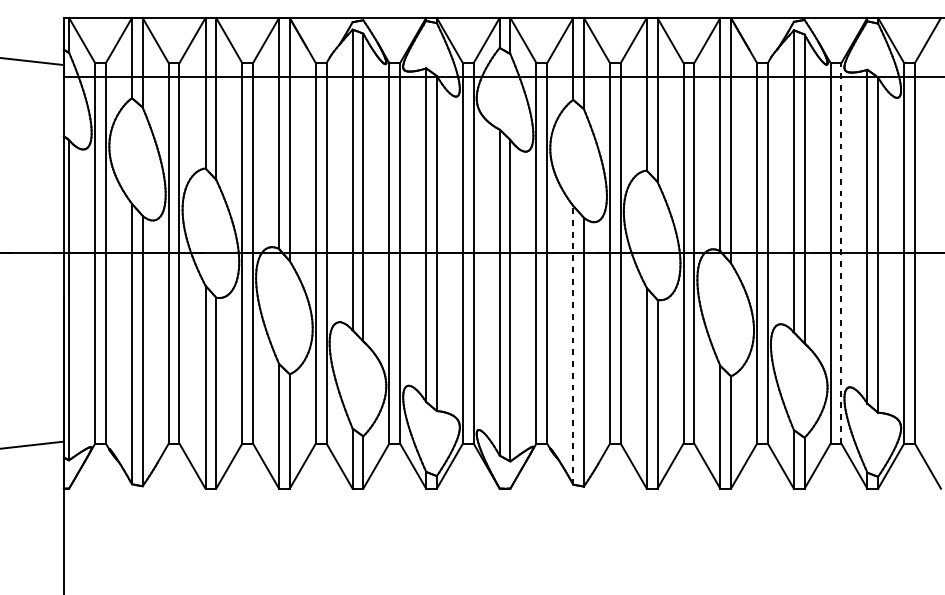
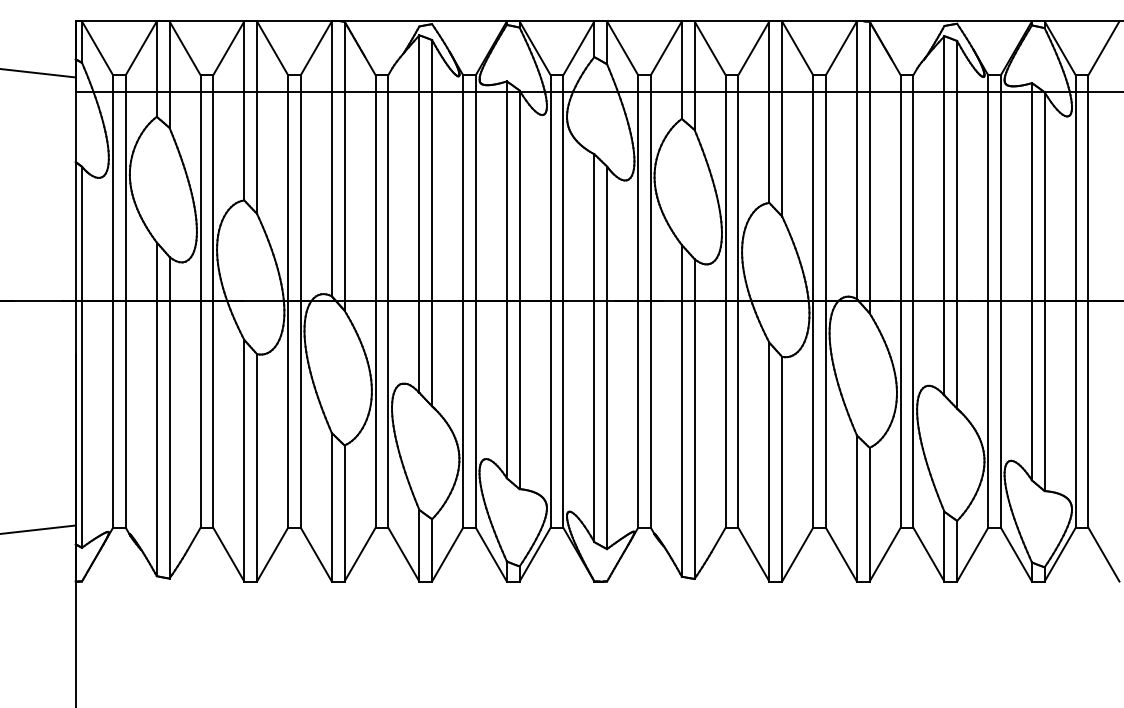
line: (841, 252) -> (1000, 300), dashed -> solid
line: (572, 344) -> (681, 410), dashed -> solid

